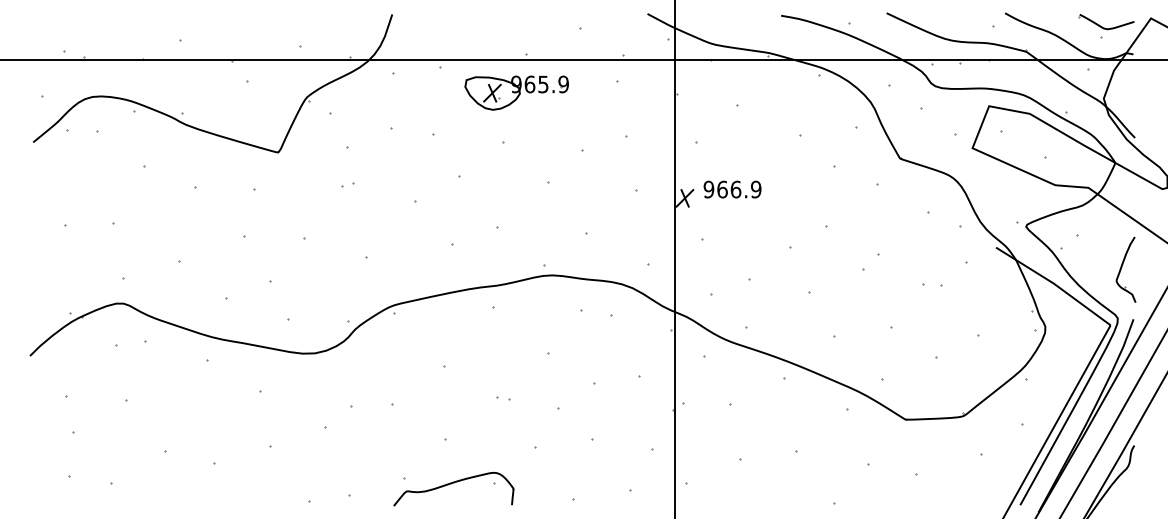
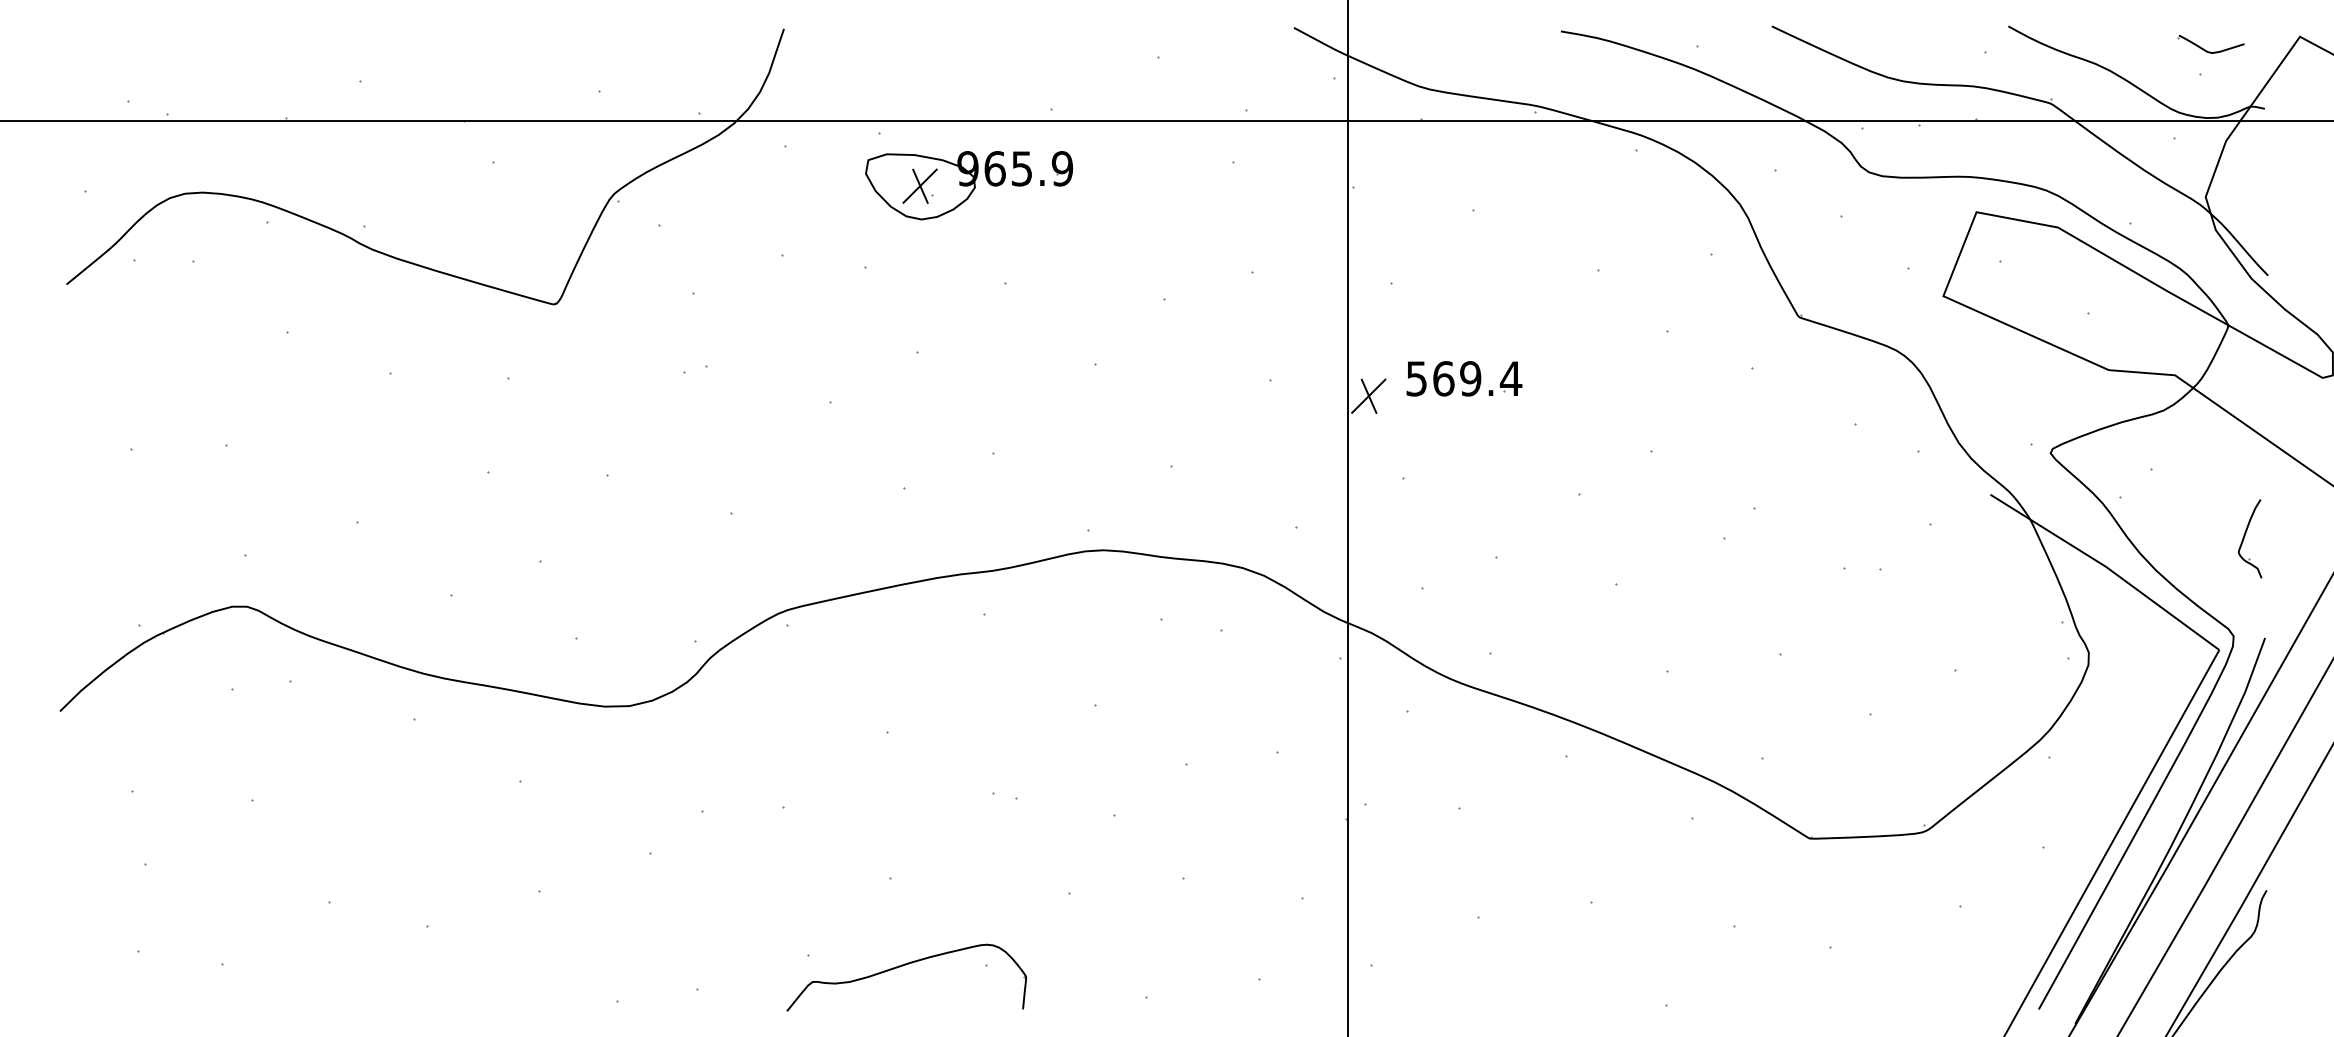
part: (1106, 22) -> (2211, 44), size x0.6
part: (516, 92) -> (968, 184), moved
text: (732, 189) -> (1463, 378), 966.9 -> 569.4
part: (1125, 269) -> (2249, 538), size x0.6

